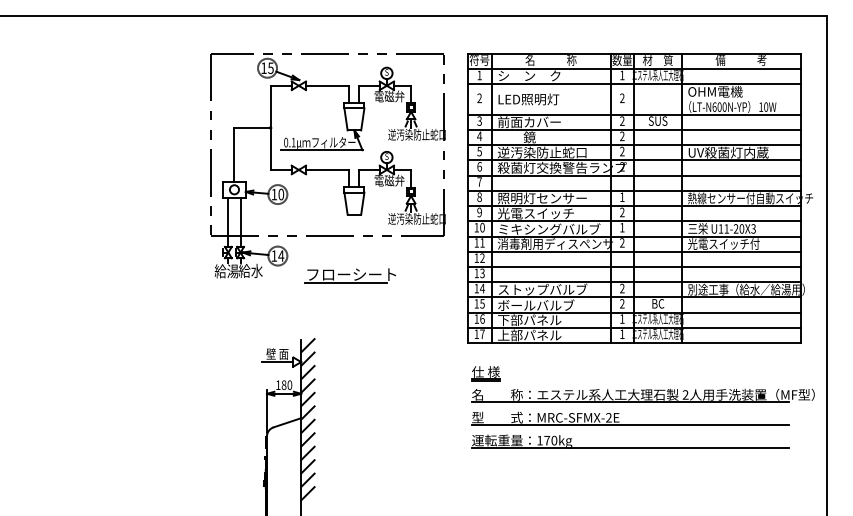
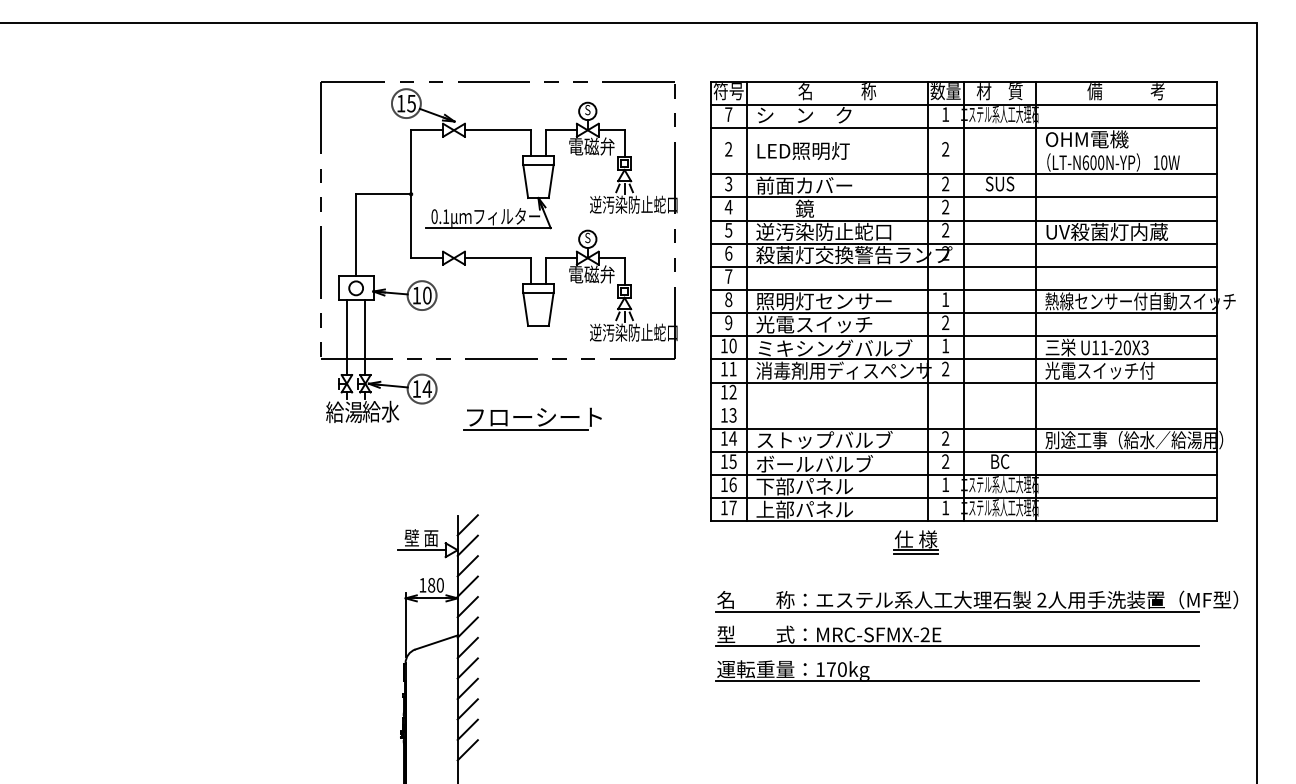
text: (479, 75) -> (728, 114), 1 -> 7
line: (633, 267) -> (962, 406), removed
part: (485, 373) -> (915, 541), moved

